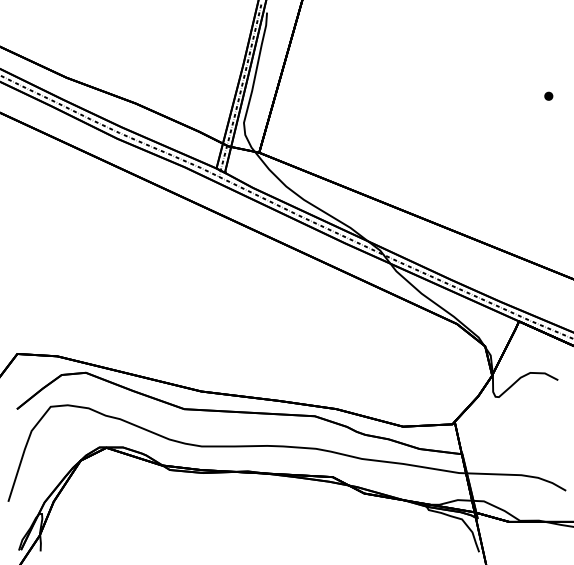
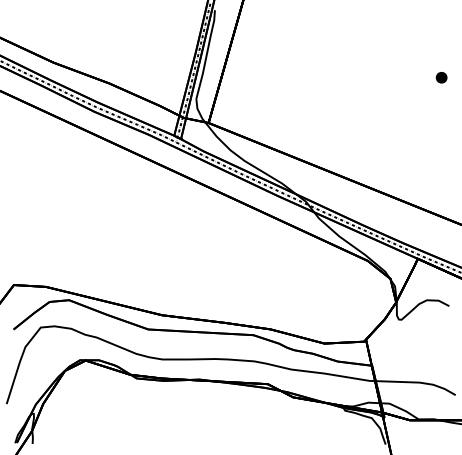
part: (548, 95) -> (441, 76), size x1.6

